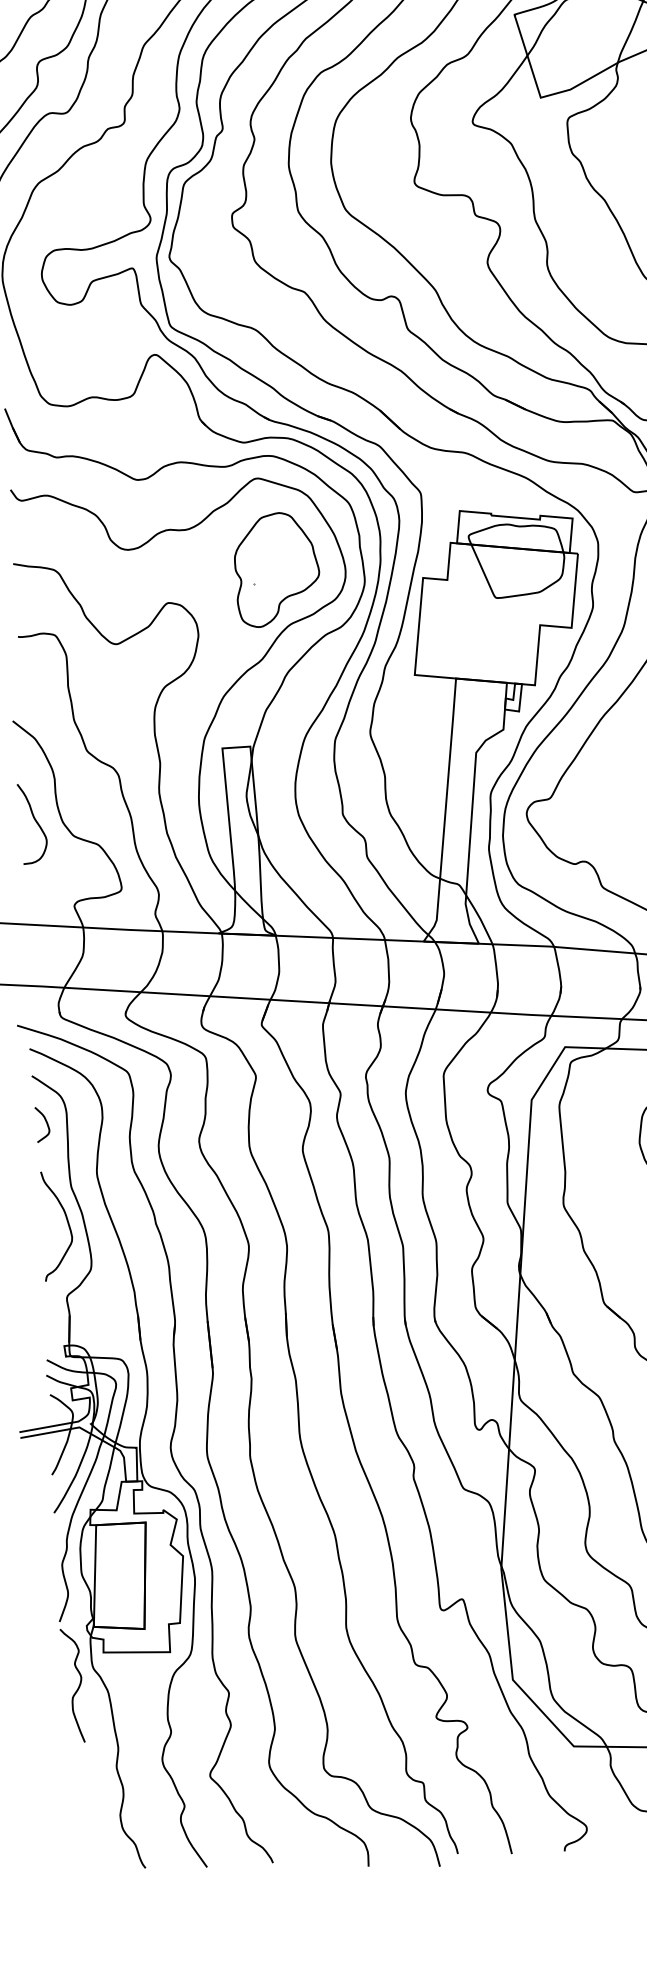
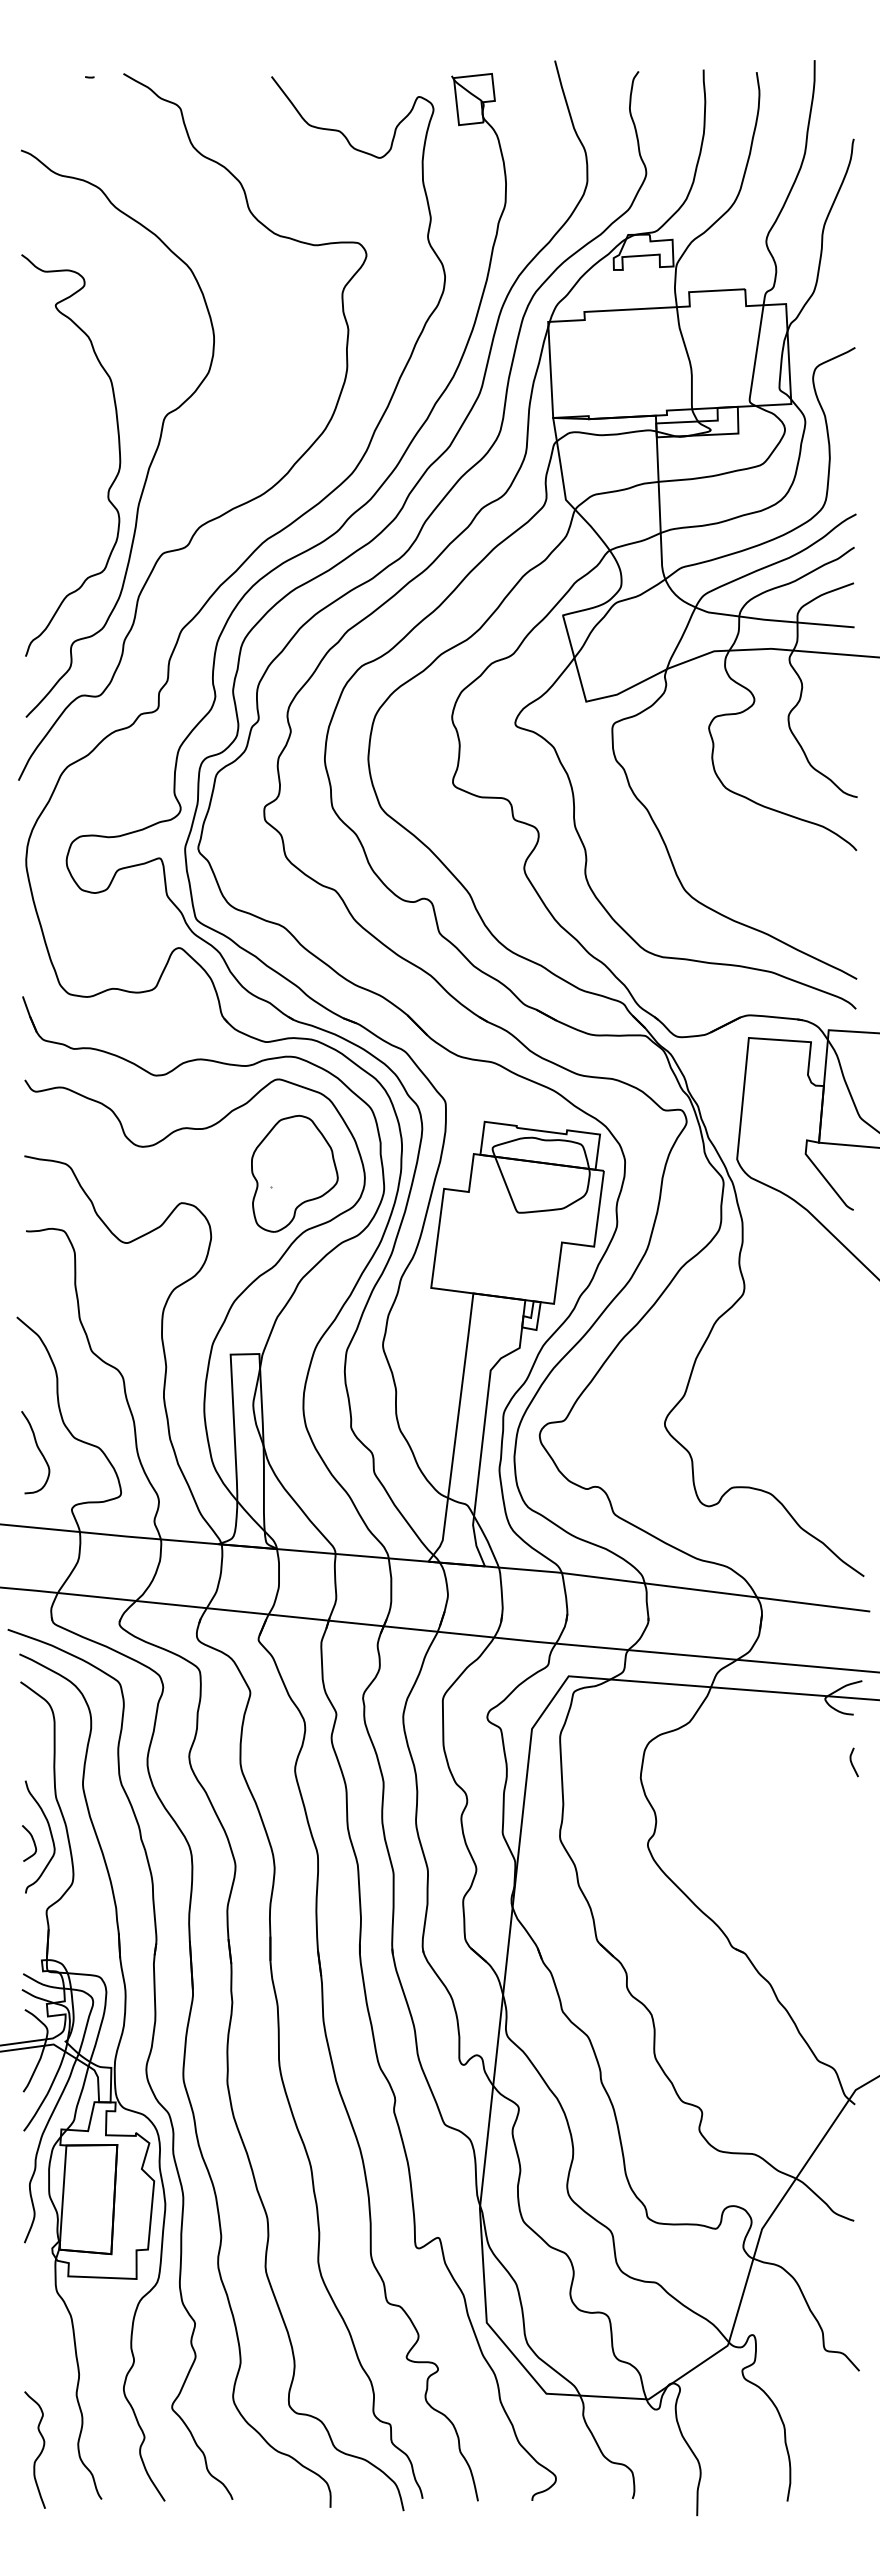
curve: (35, 821) -> (38, 1450), moved
curve: (46, 1124) -> (33, 1843), moved
curve: (77, 1686) -> (40, 2451), moved

